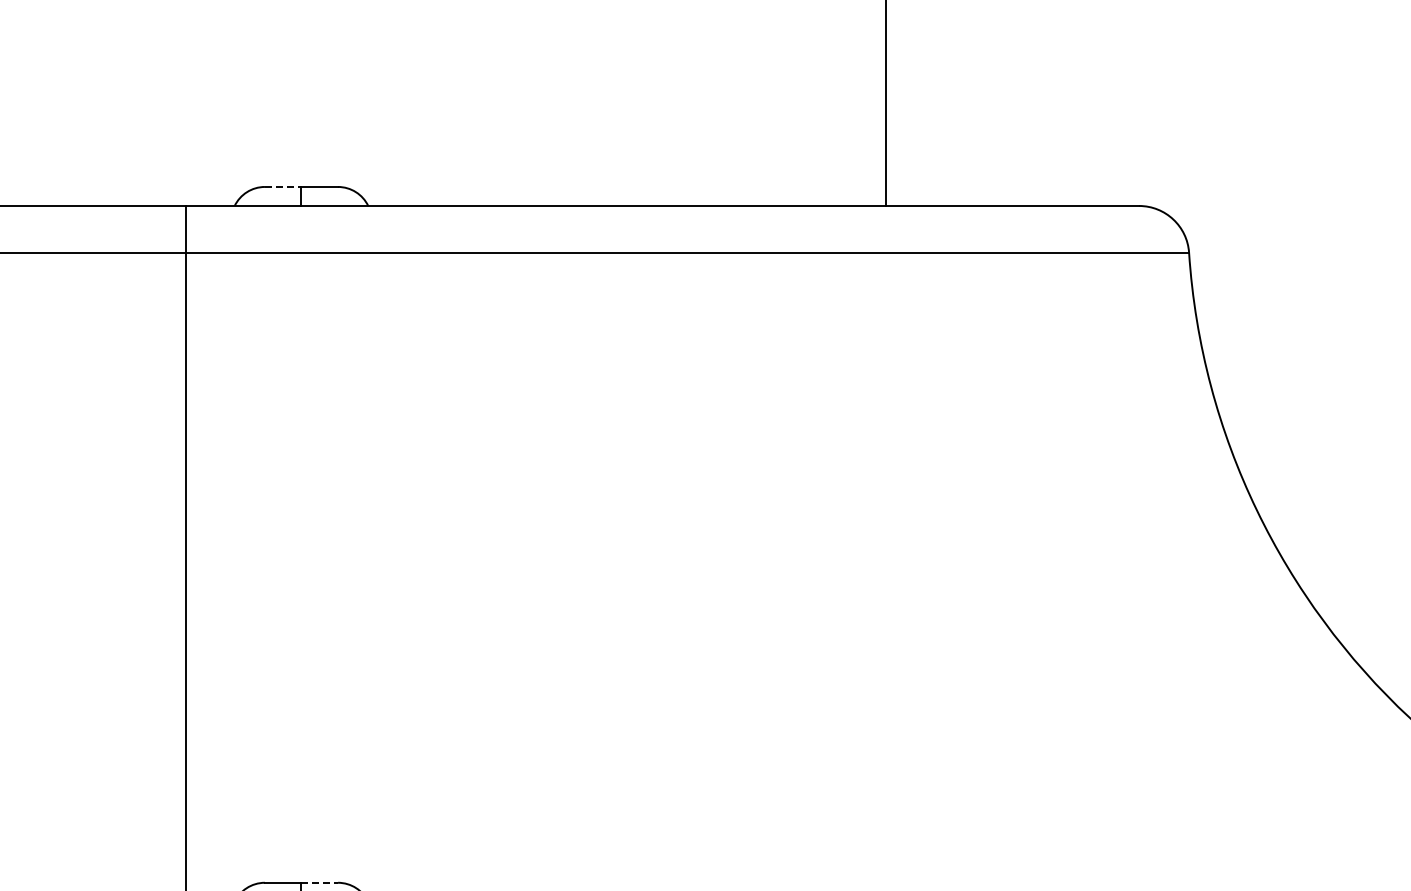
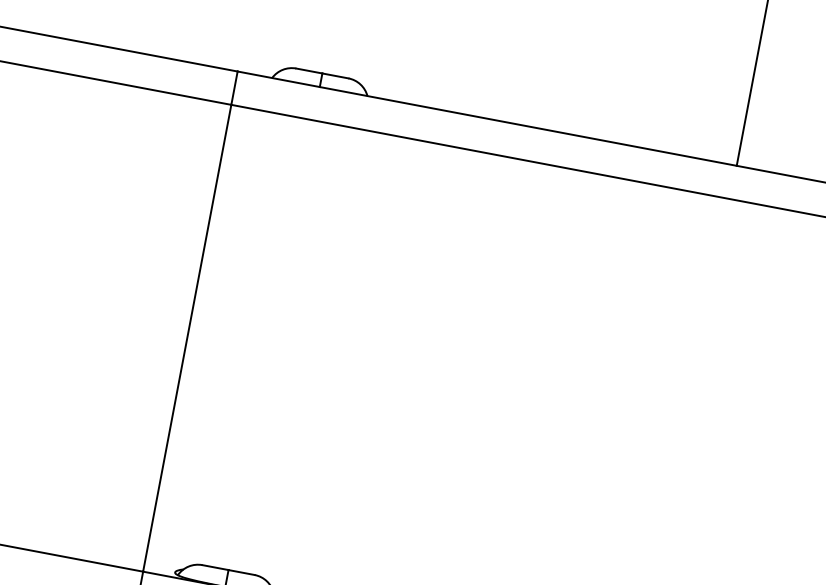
line: (283, 186) -> (309, 70), dashed -> solid
line: (320, 882) -> (242, 572), dashed -> solid

